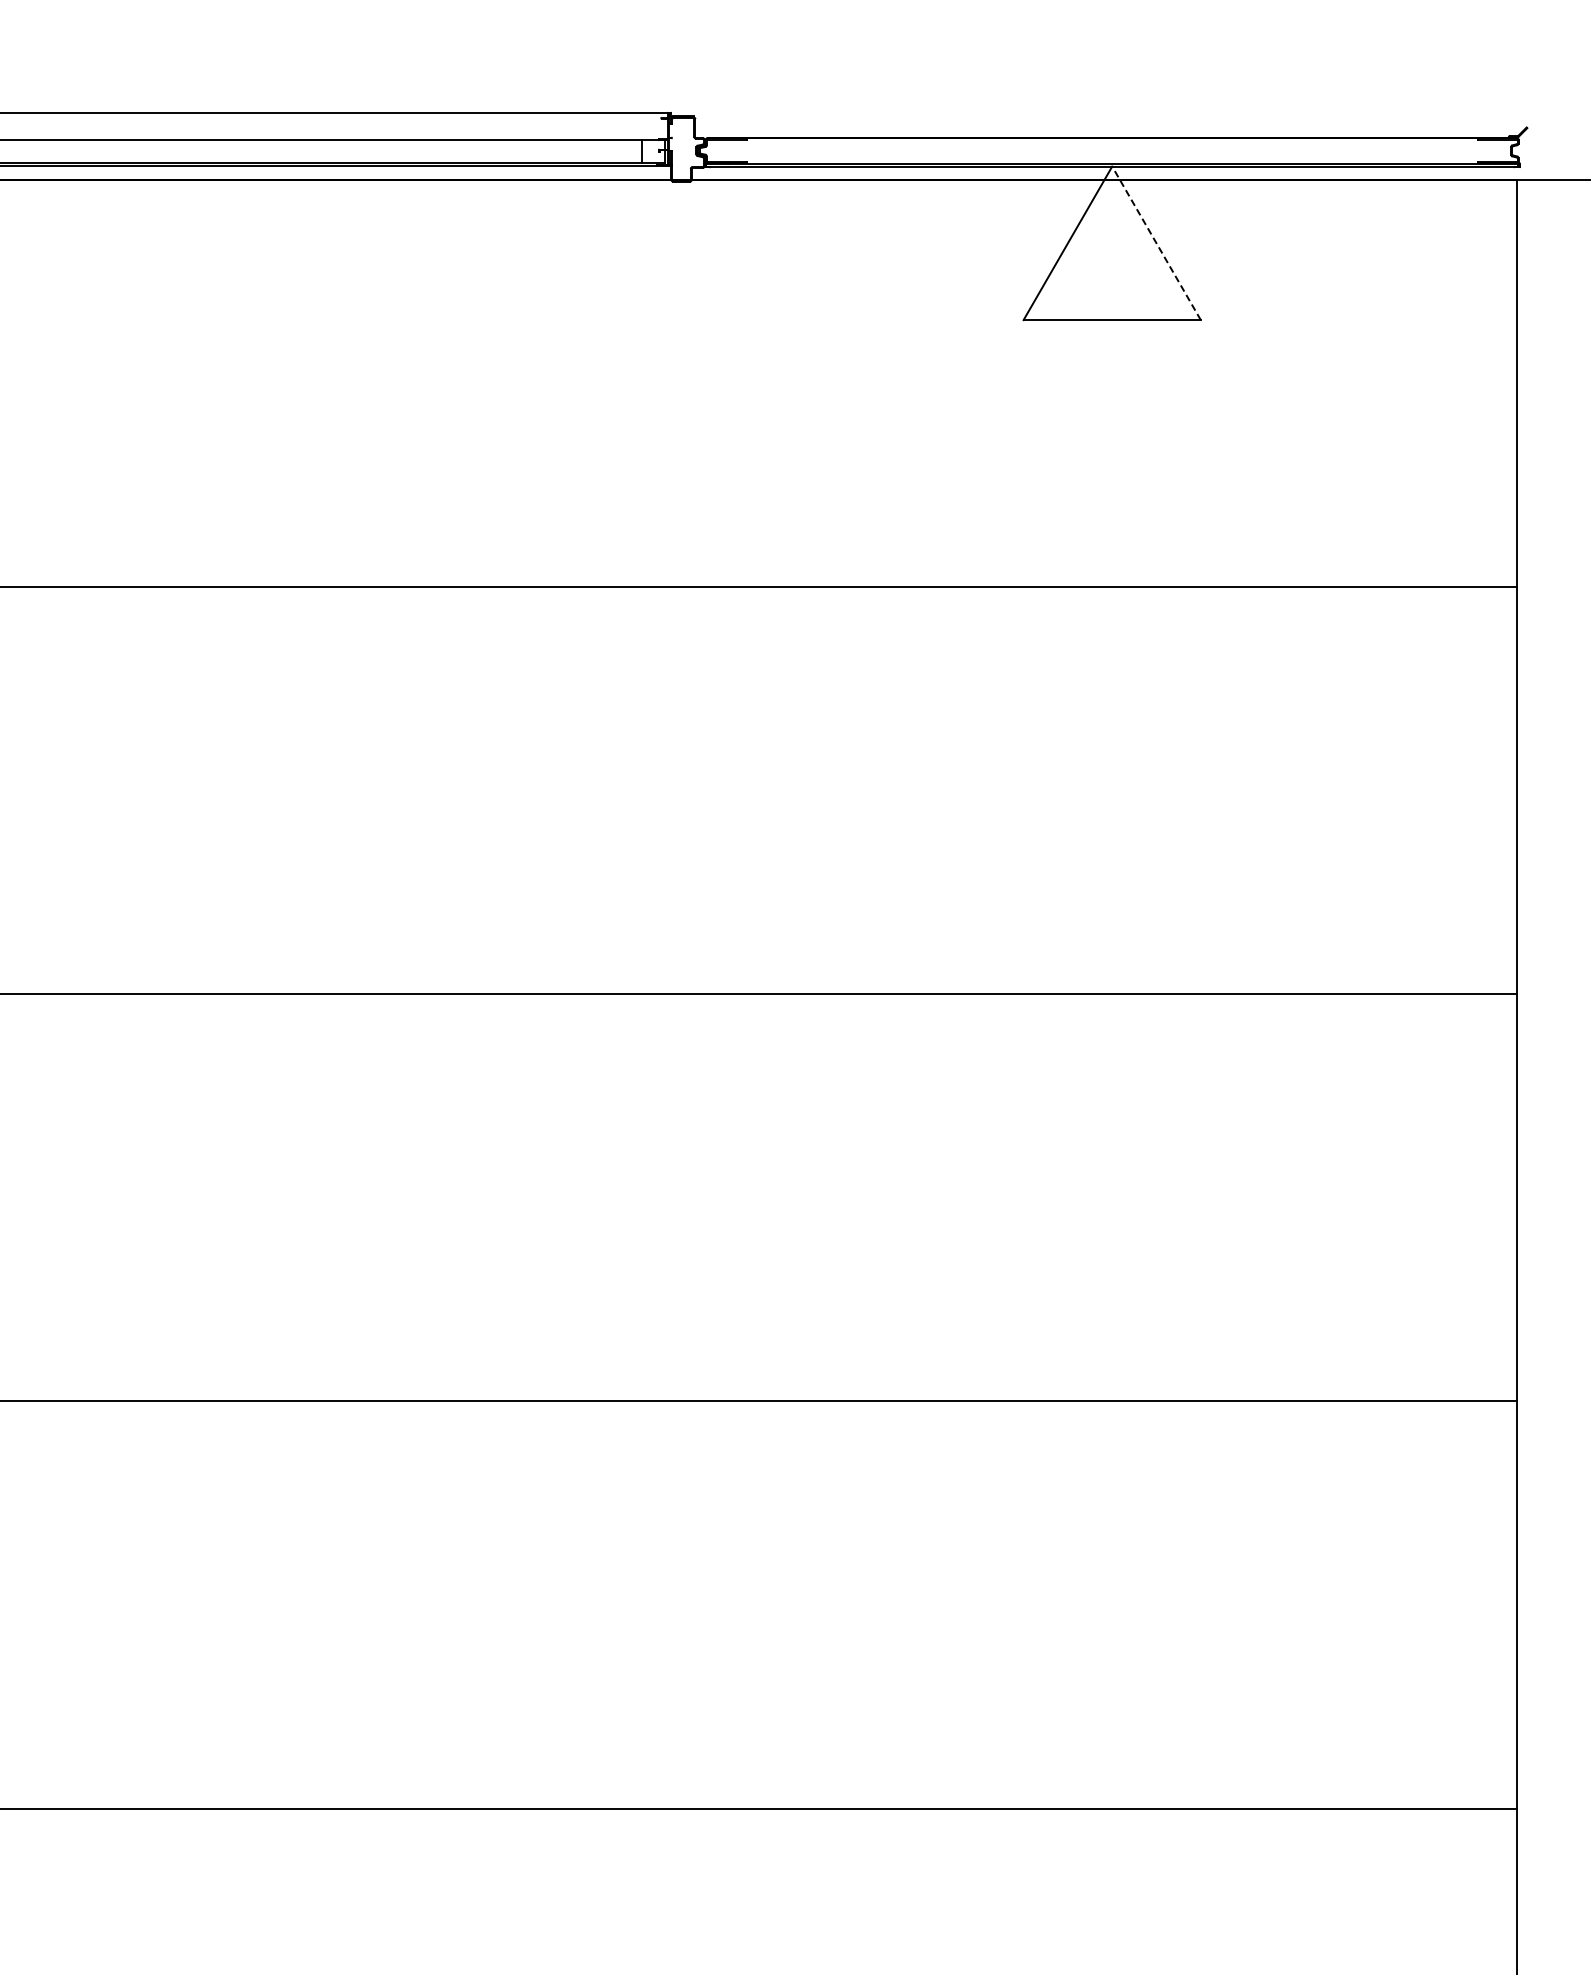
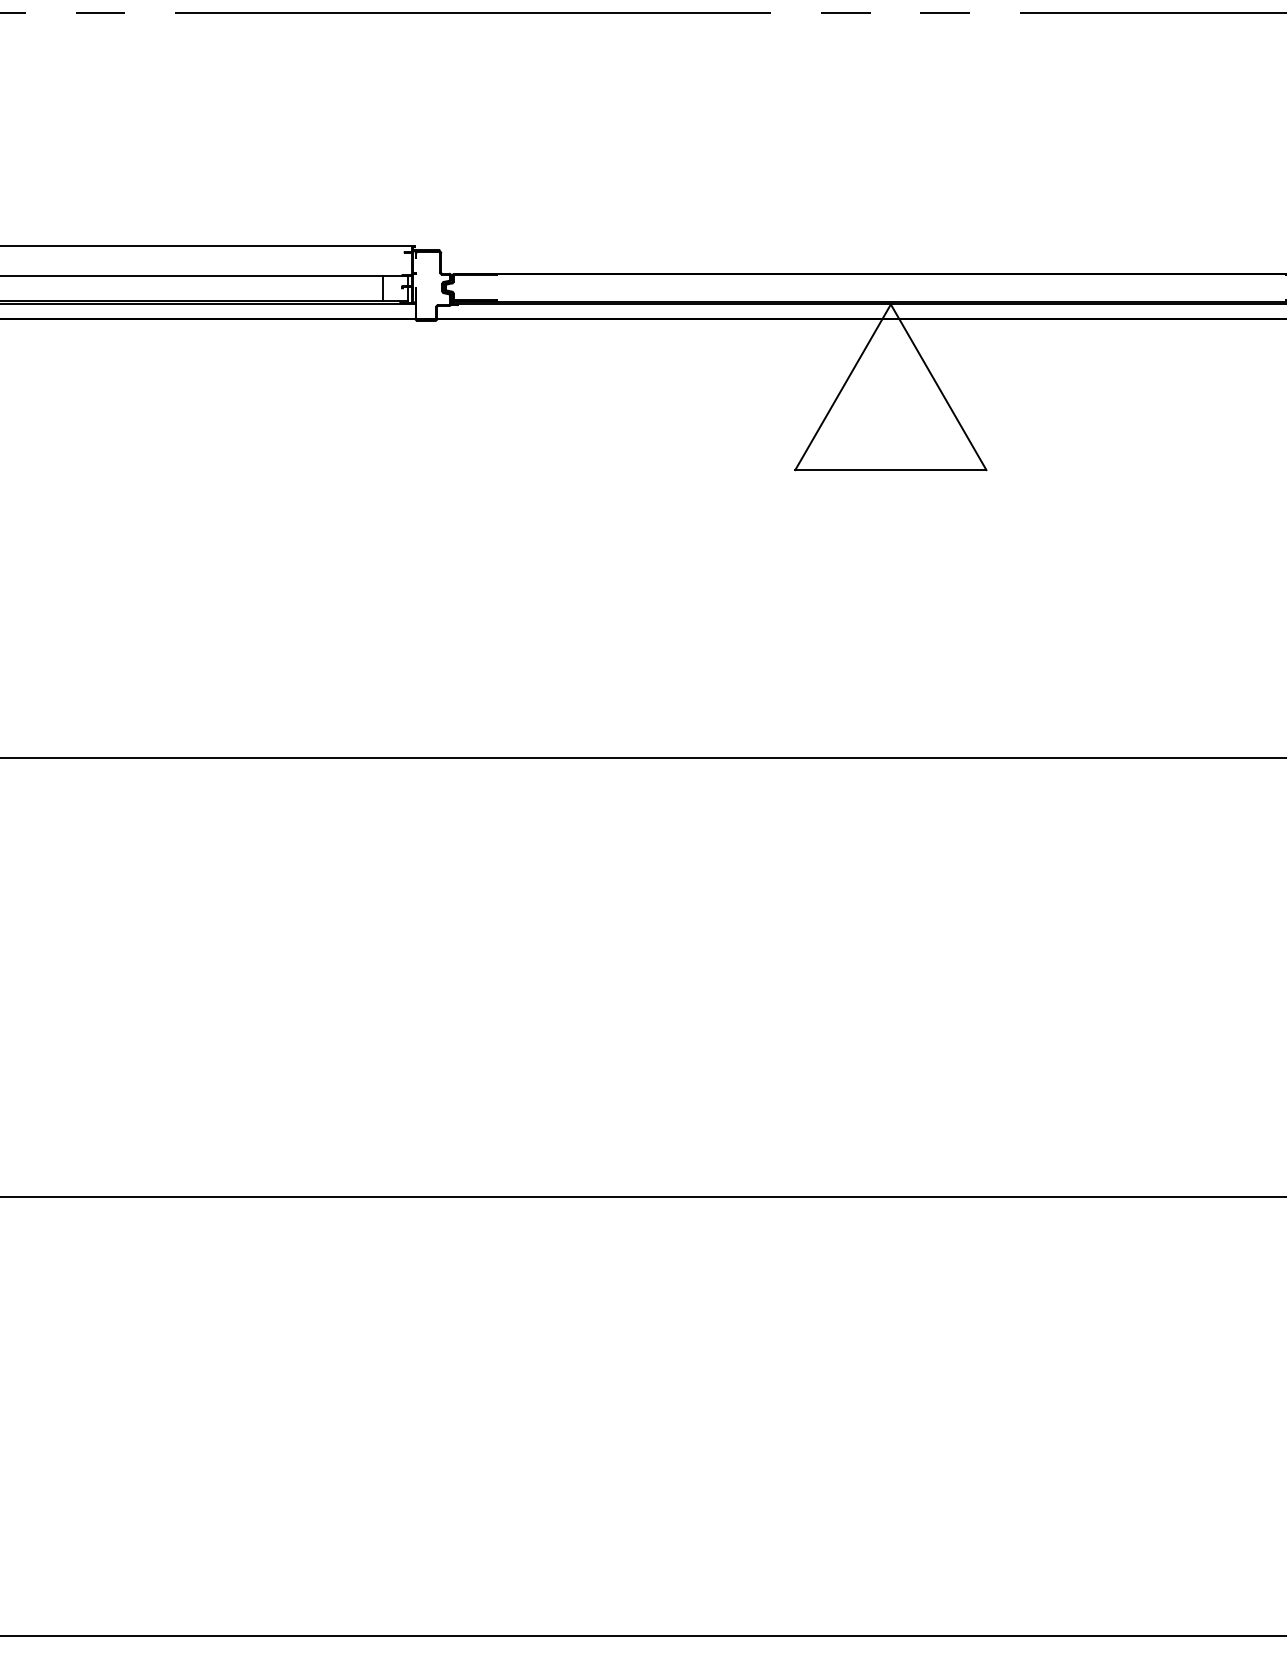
line: (1156, 243) -> (938, 387), dashed -> solid

